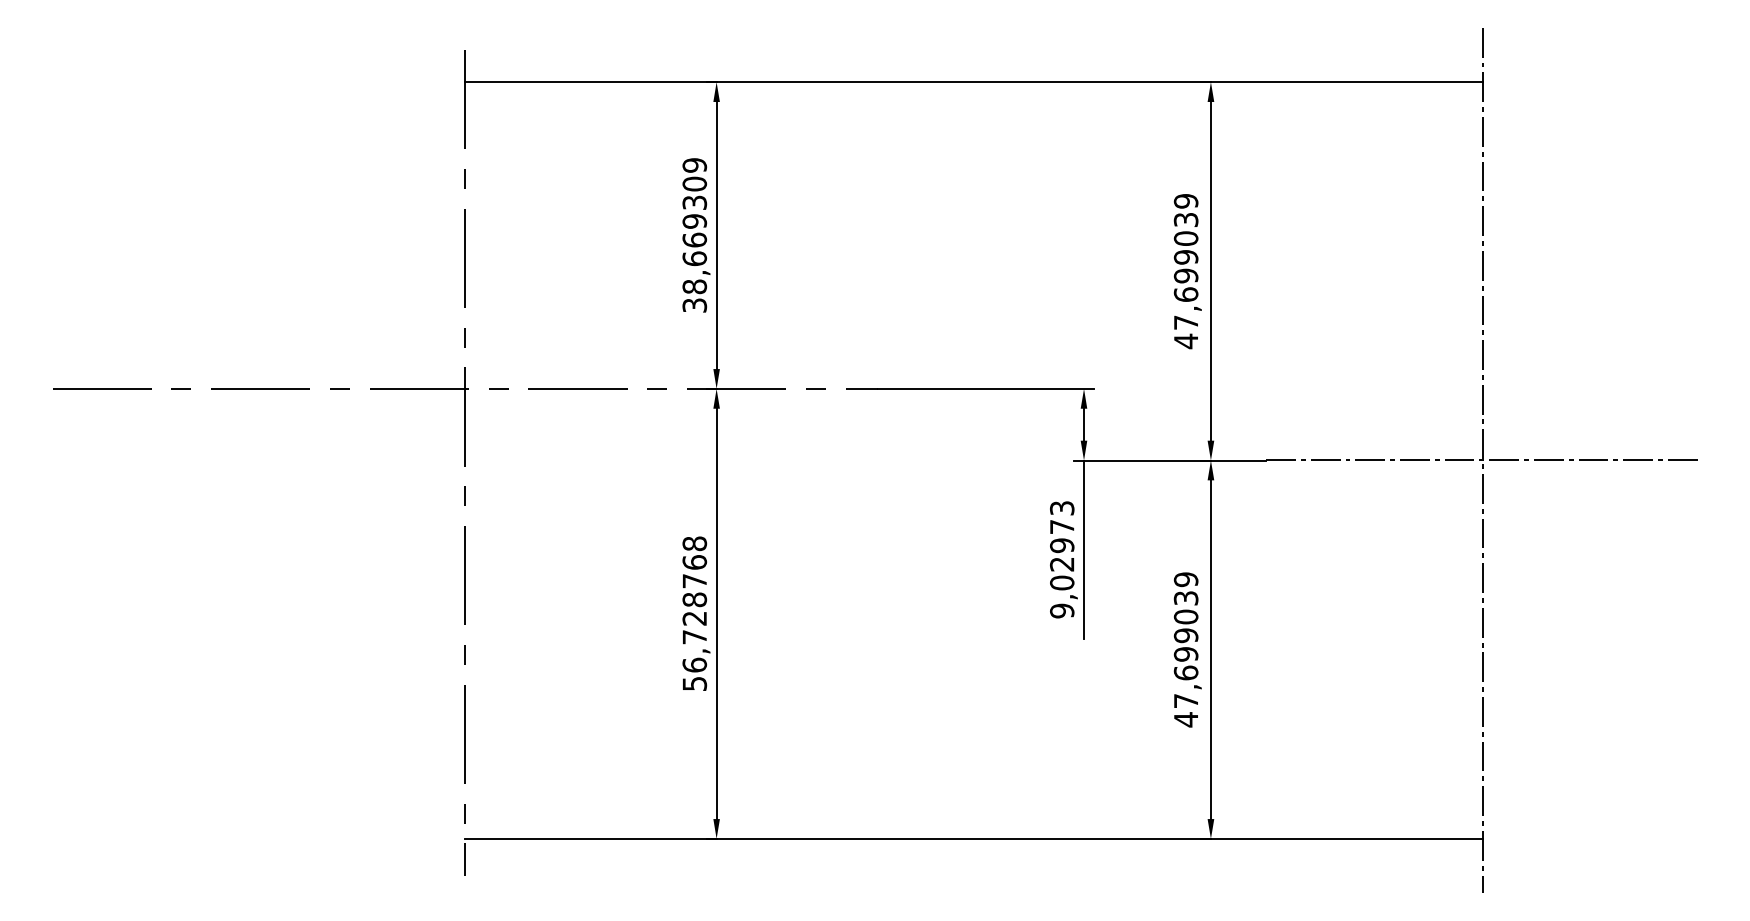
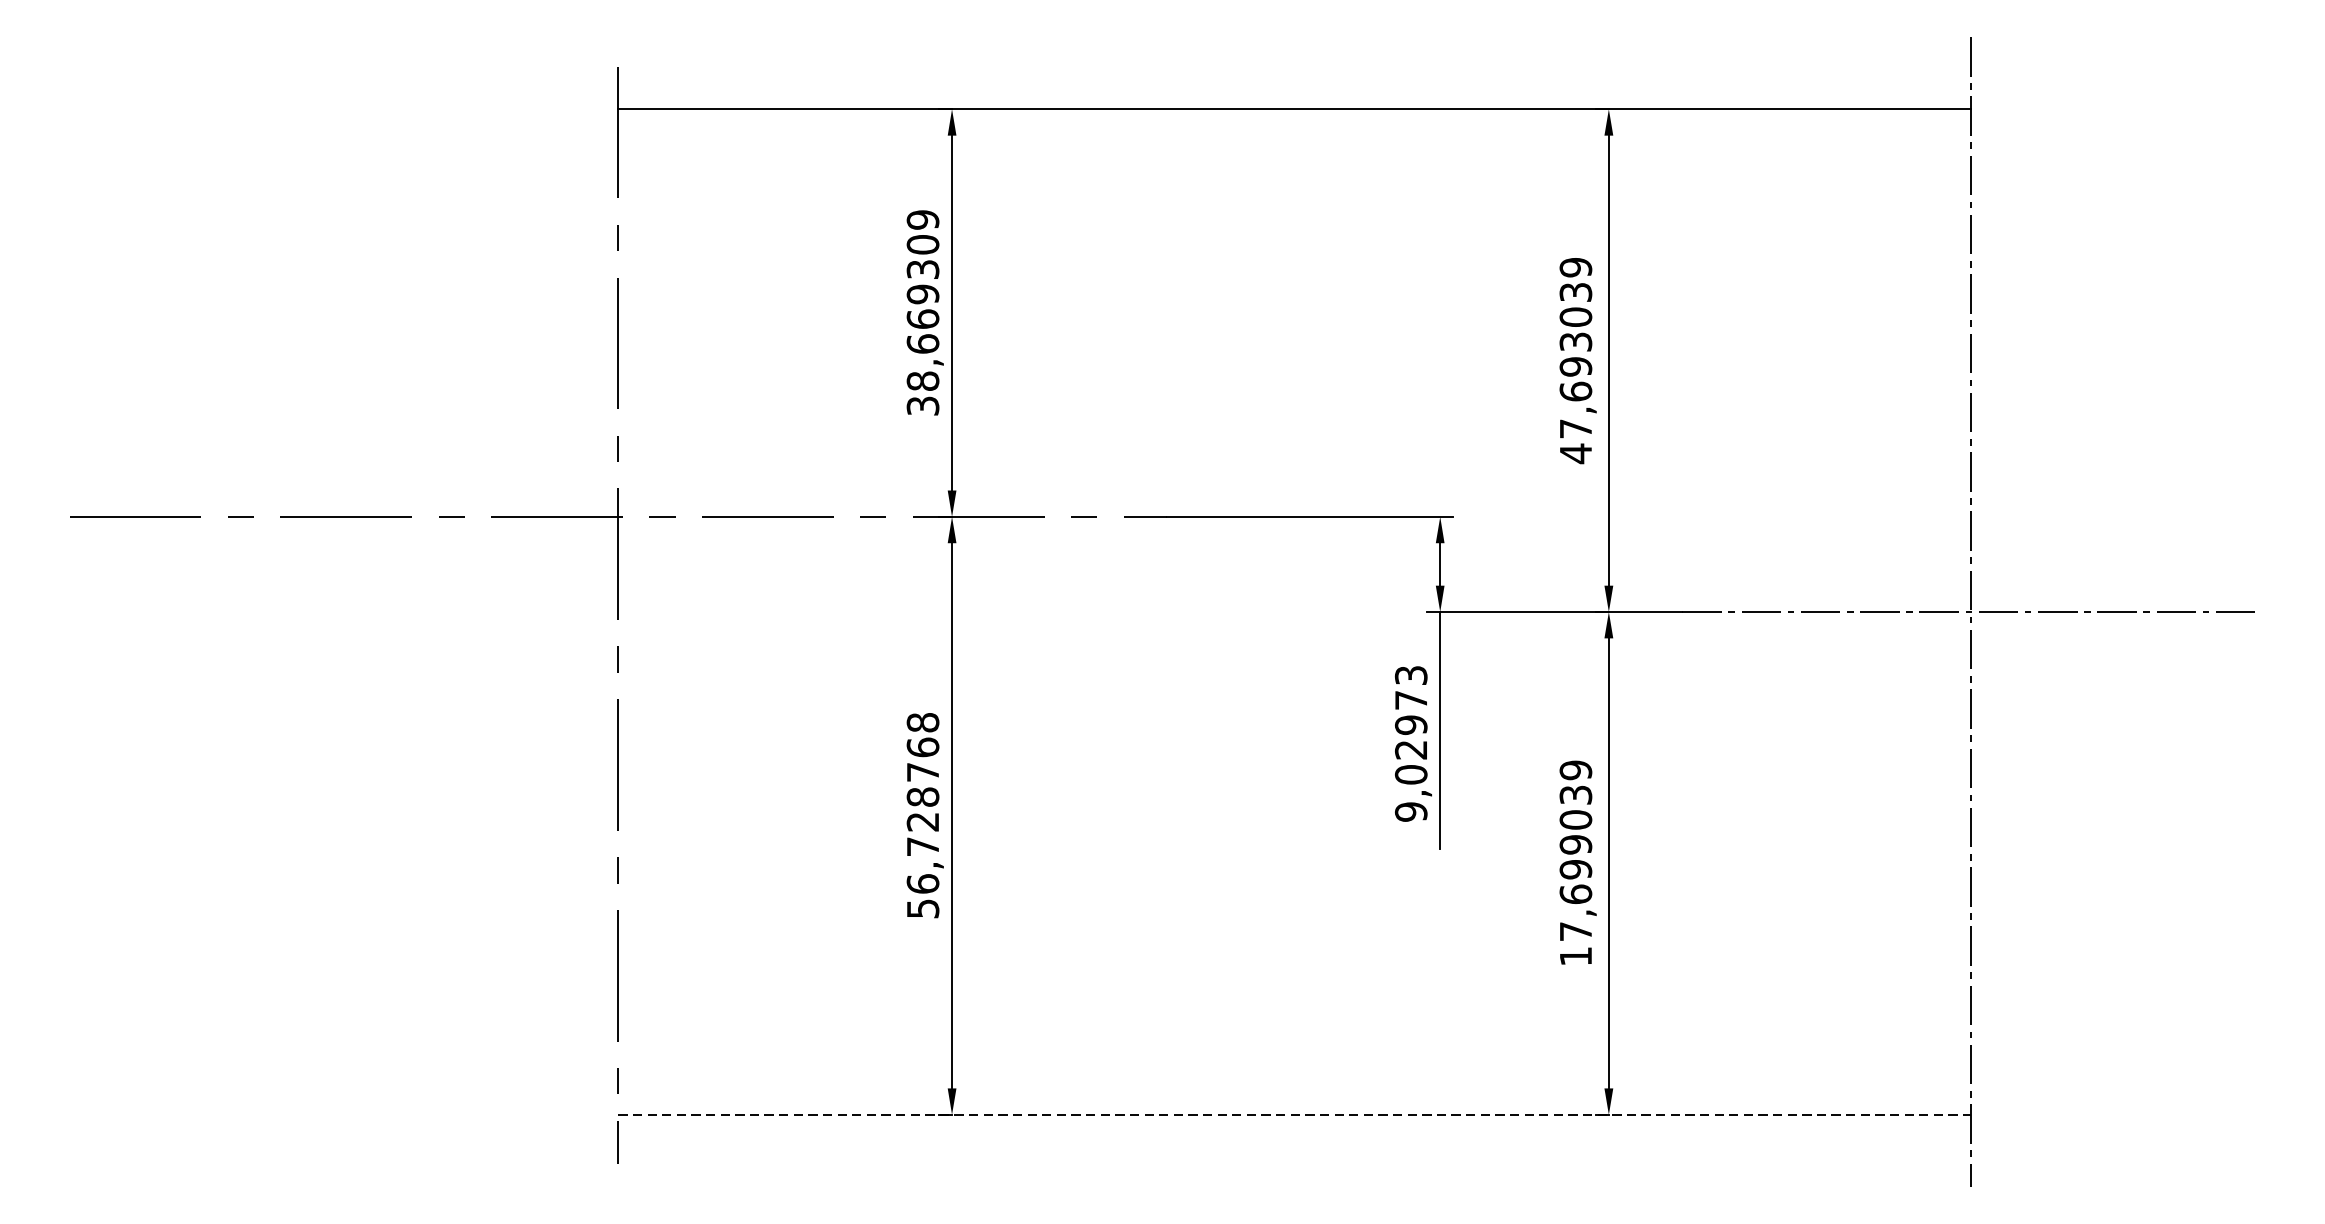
text: (1186, 257) -> (1576, 342), 47,699039 -> 47,693039
text: (1185, 719) -> (1575, 956), 47,699039 -> 17,699039
line: (974, 838) -> (1294, 1114), solid -> dashed

